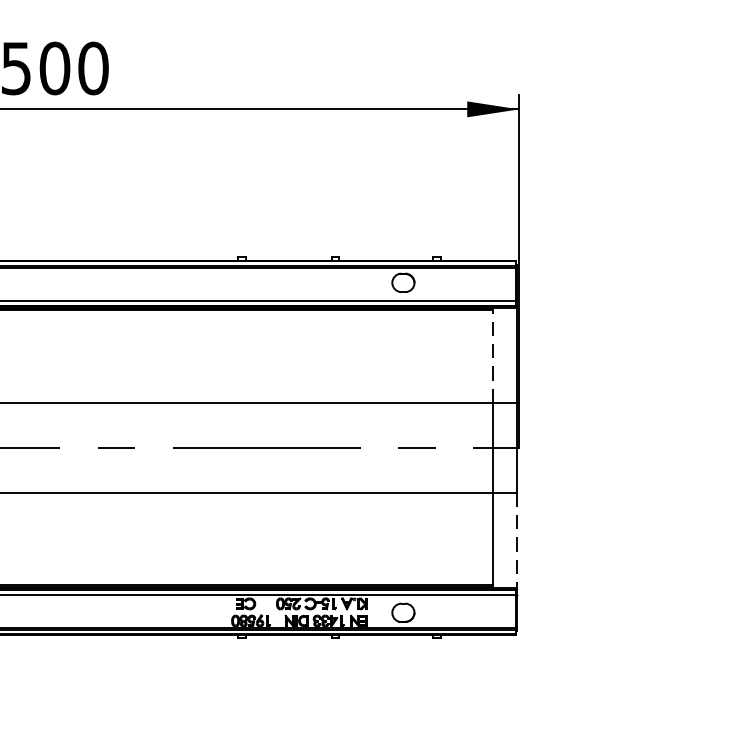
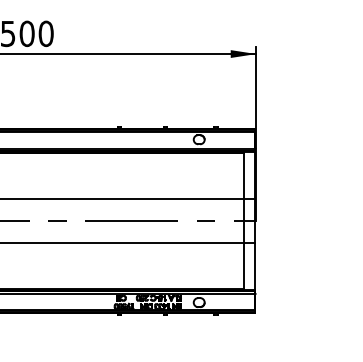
line: (493, 357) -> (243, 176), dashed -> solid
line: (517, 541) -> (255, 267), dashed -> solid

